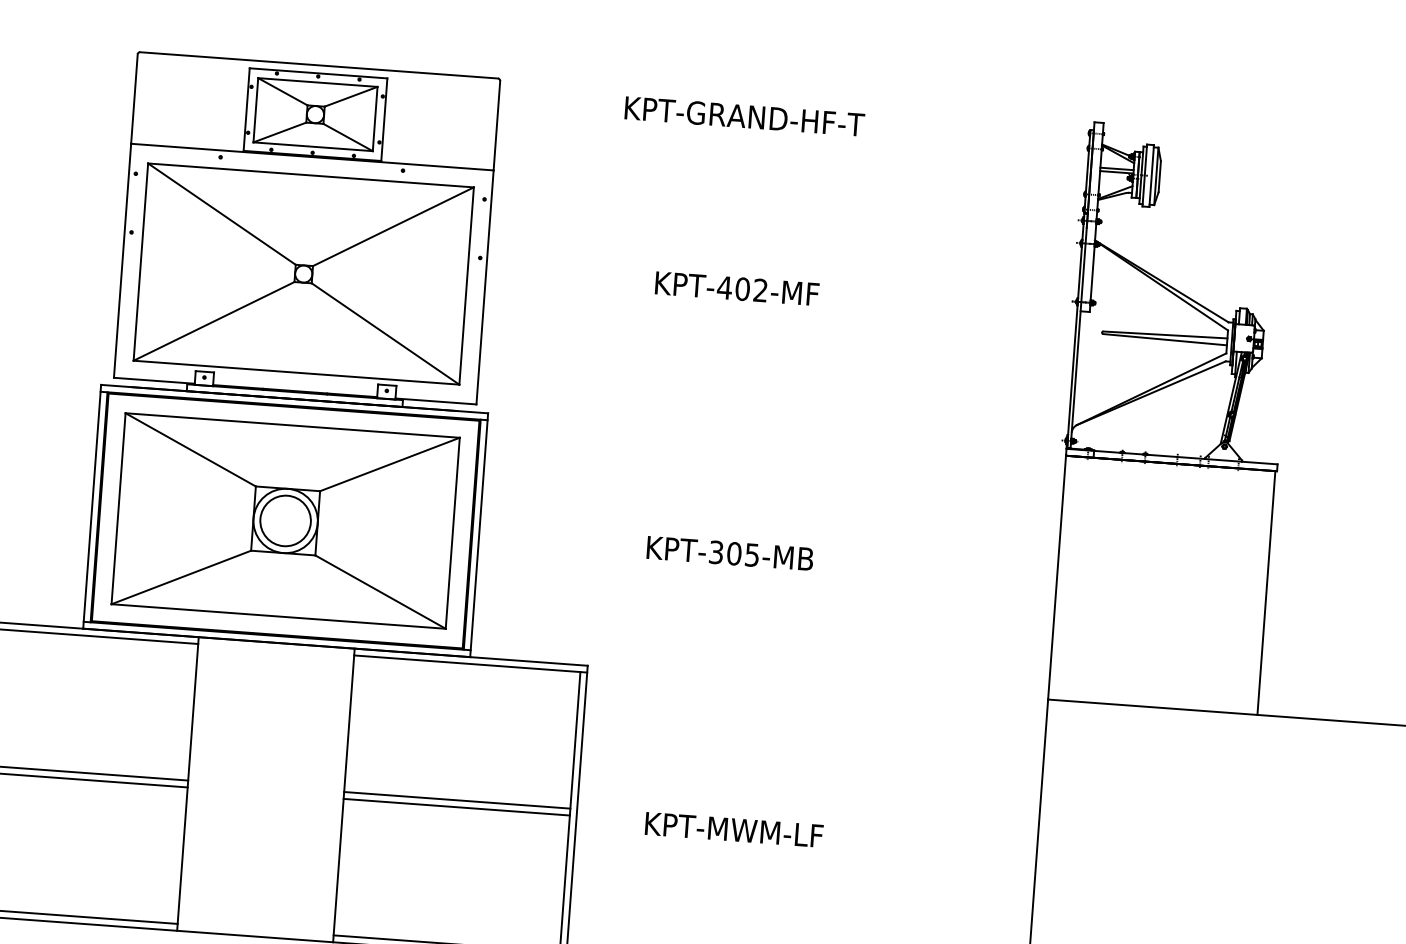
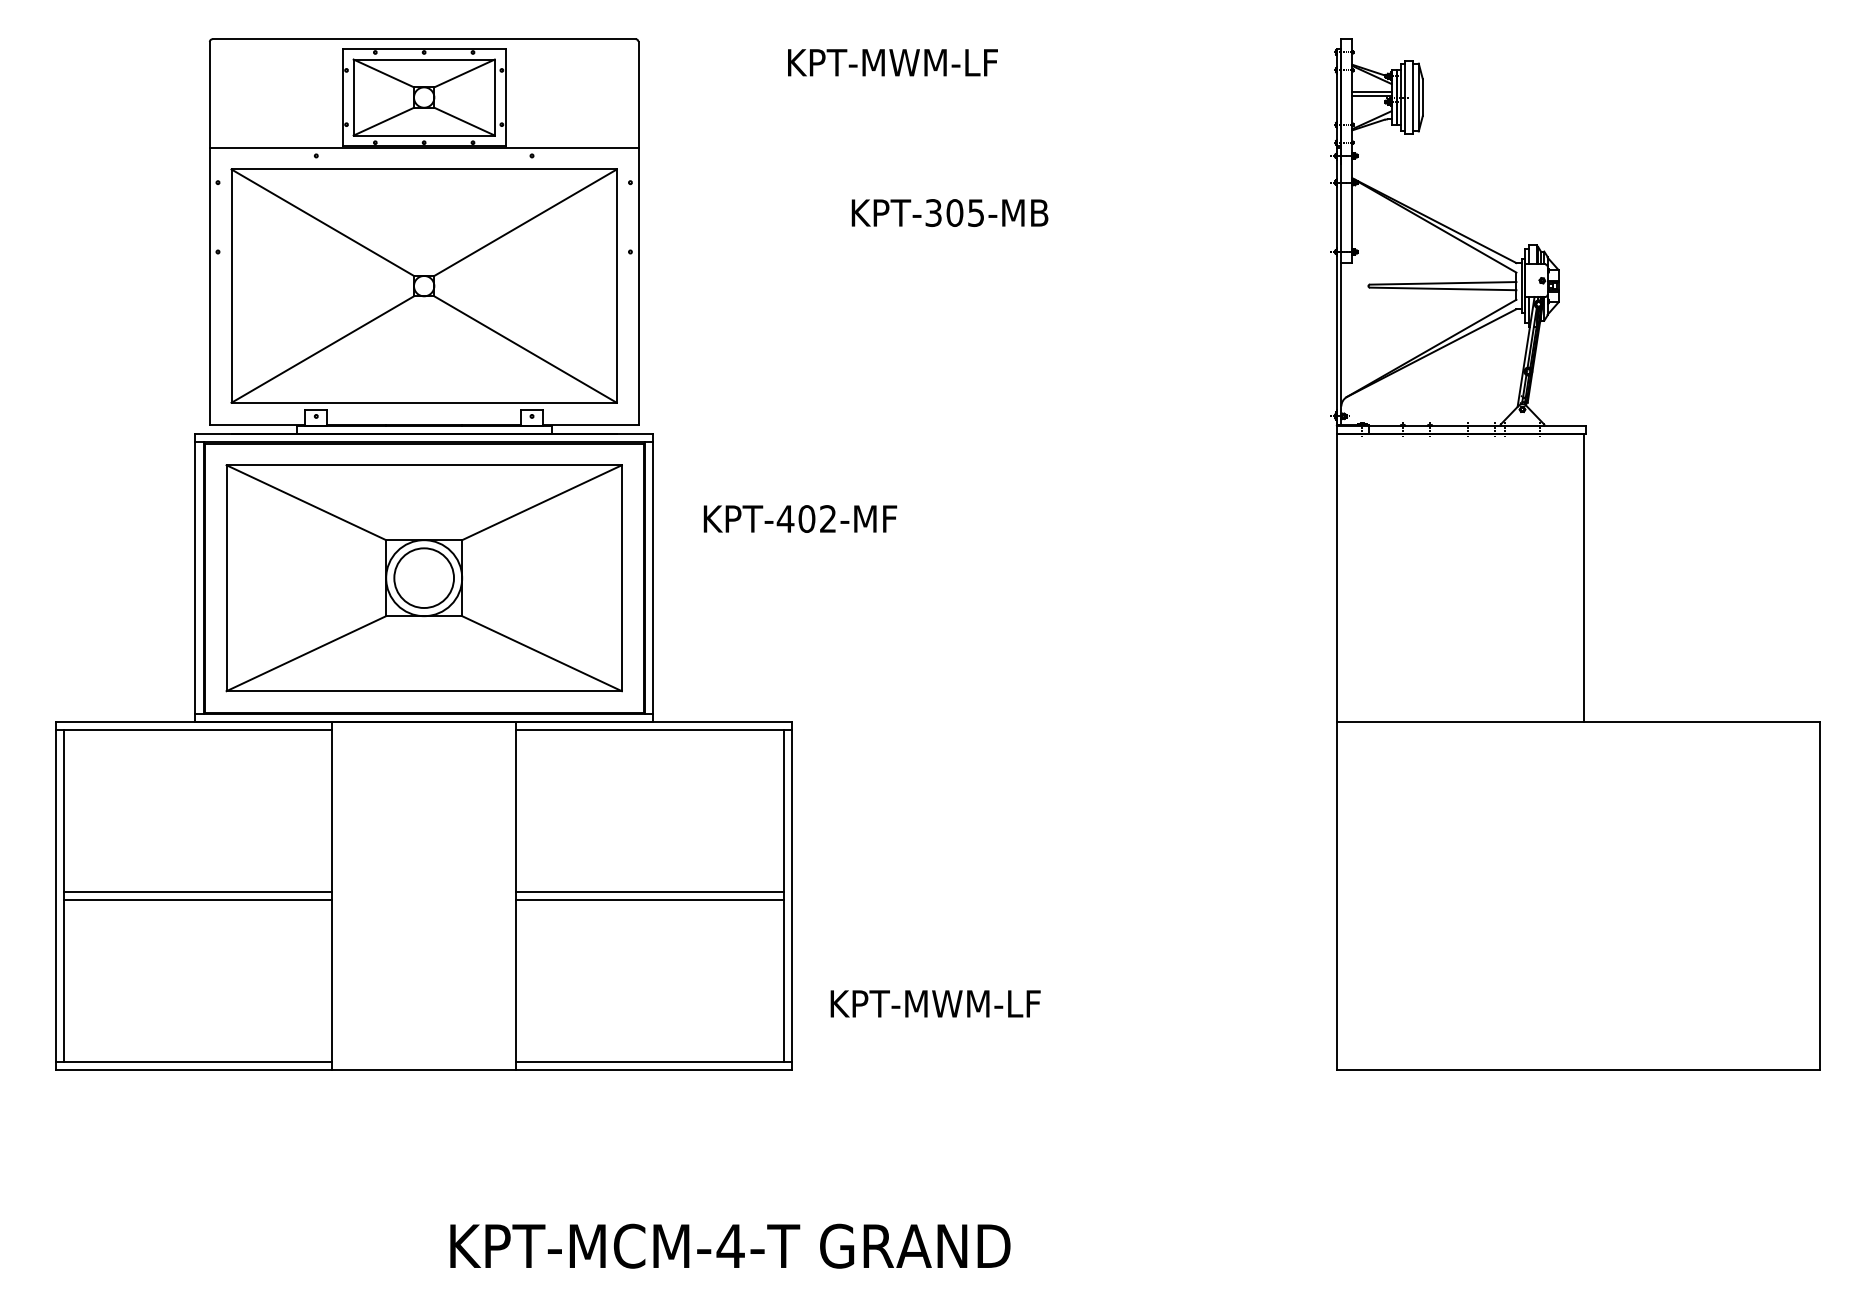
text: (775, 118) -> (965, 62), KPT-GRAND-HF-T -> KPT-MWM-LF
text: (737, 288) -> (800, 518), moved
text: (729, 553) -> (949, 212), moved
text: (734, 829) -> (935, 1003), moved

